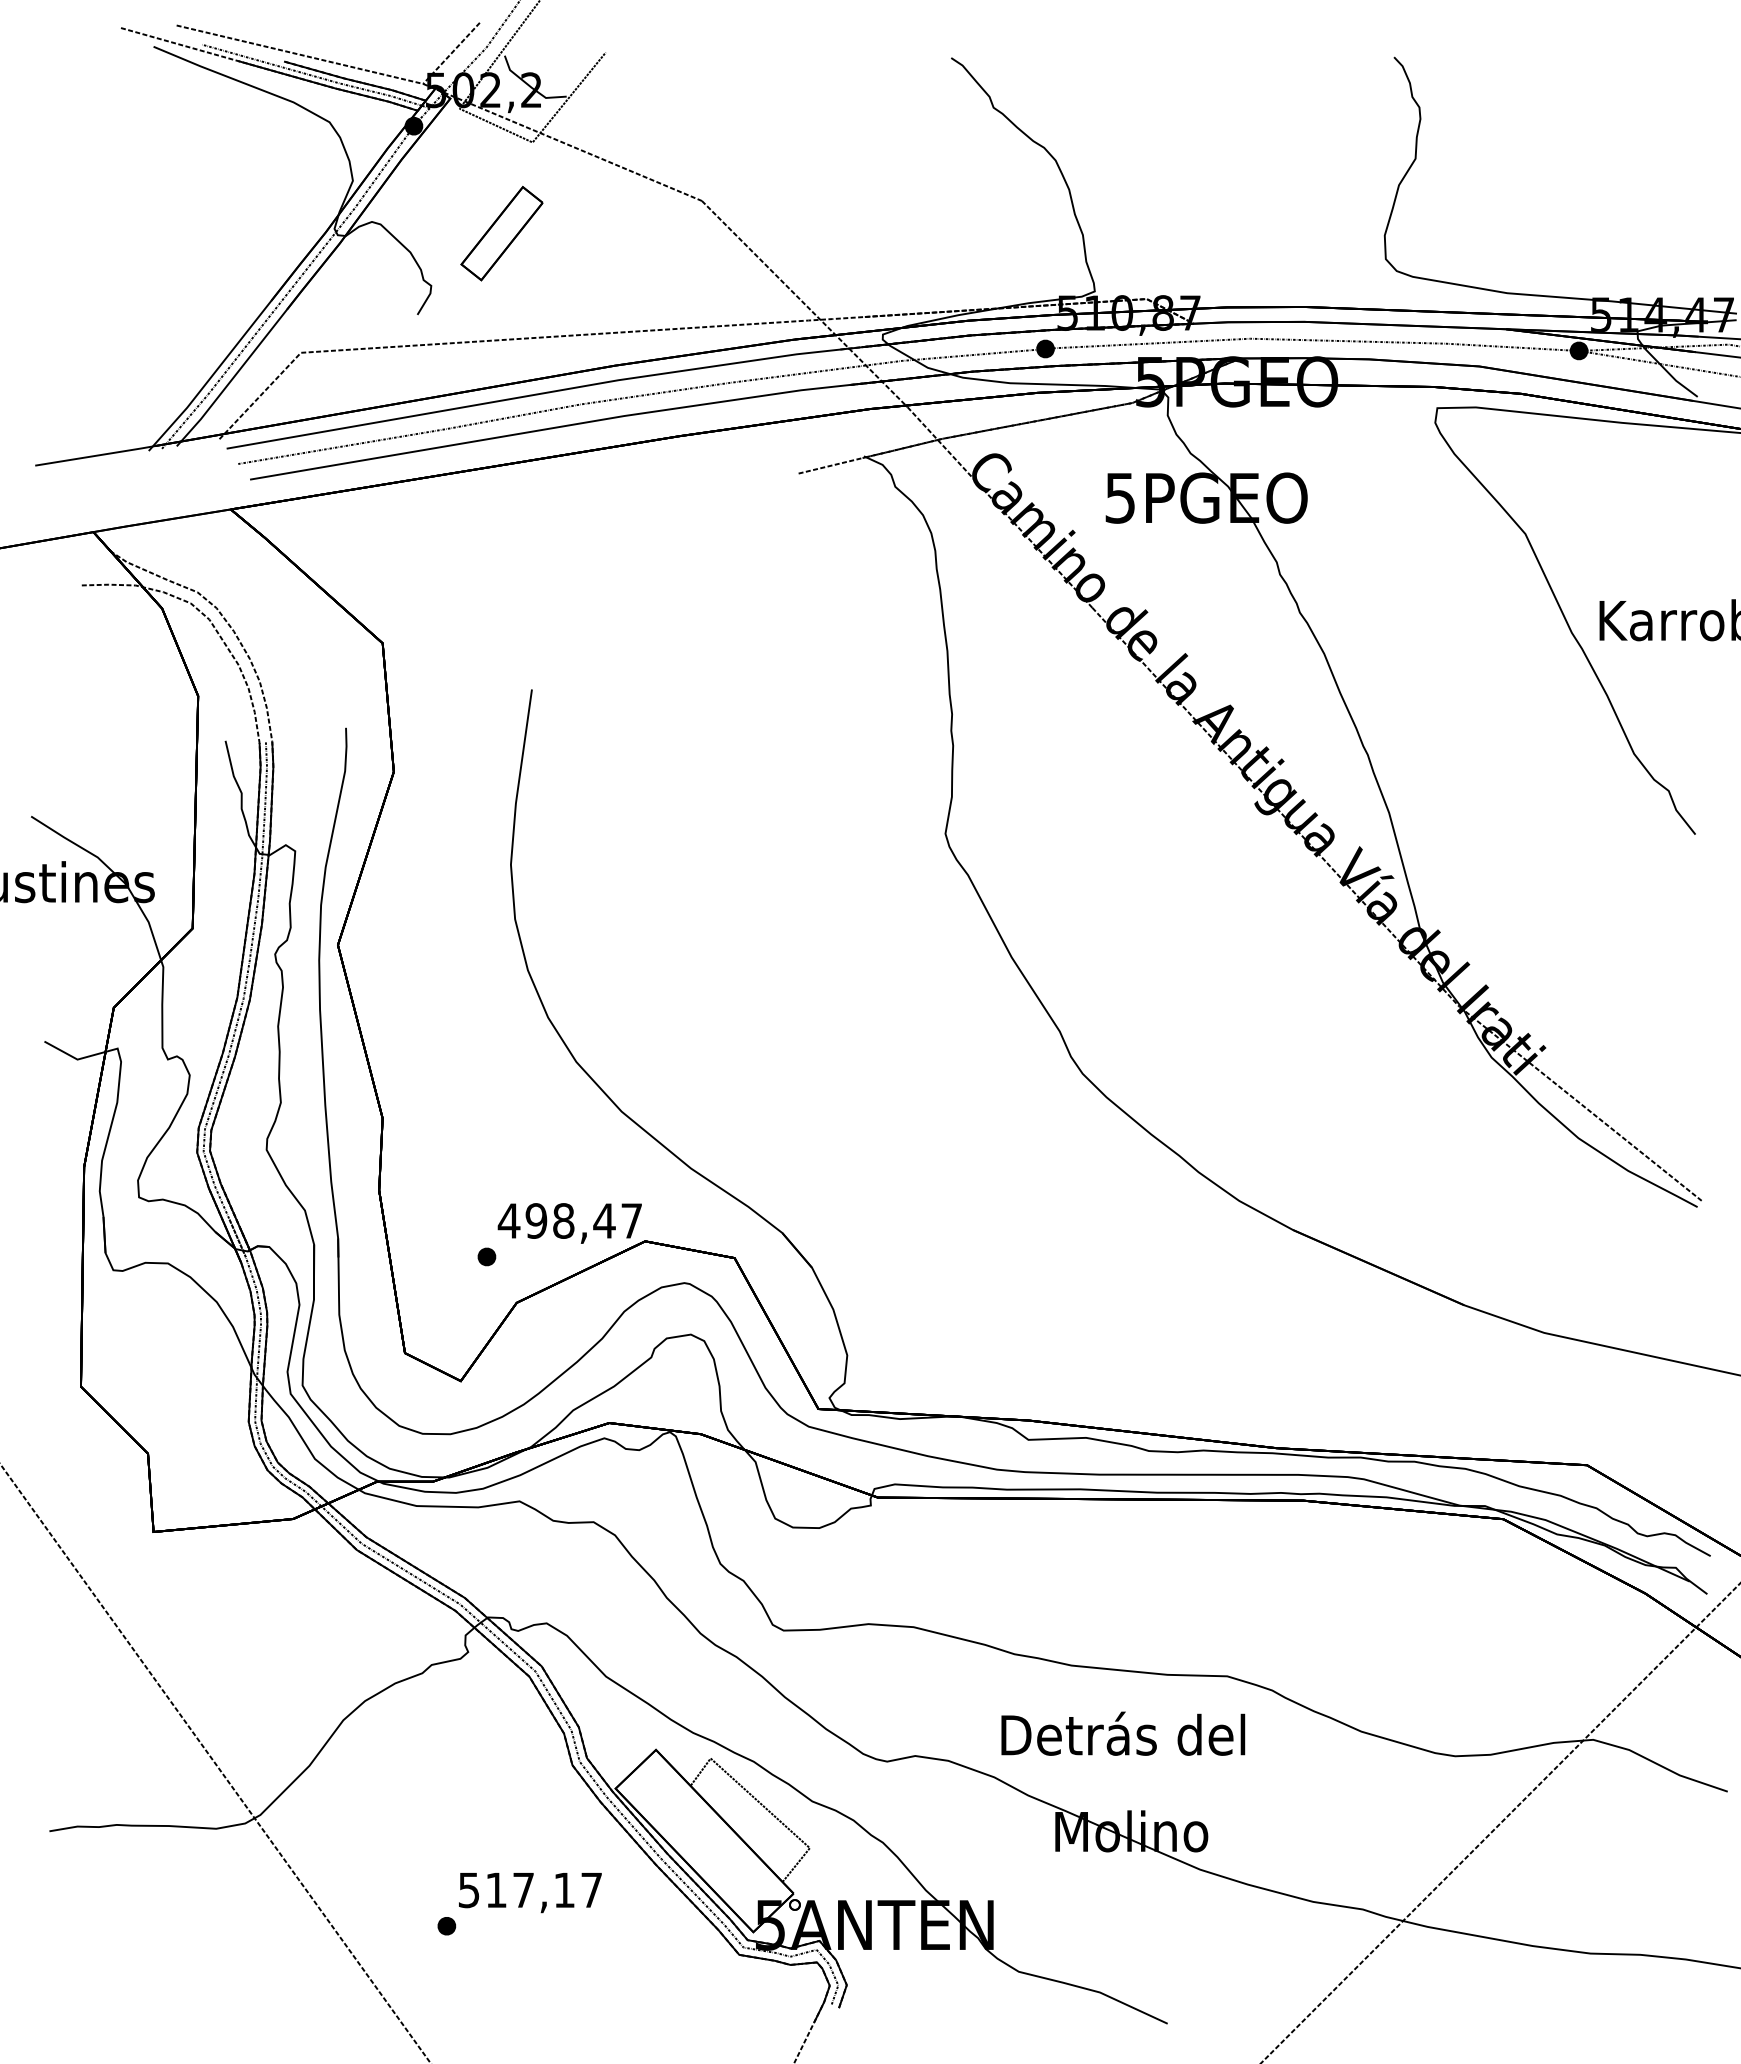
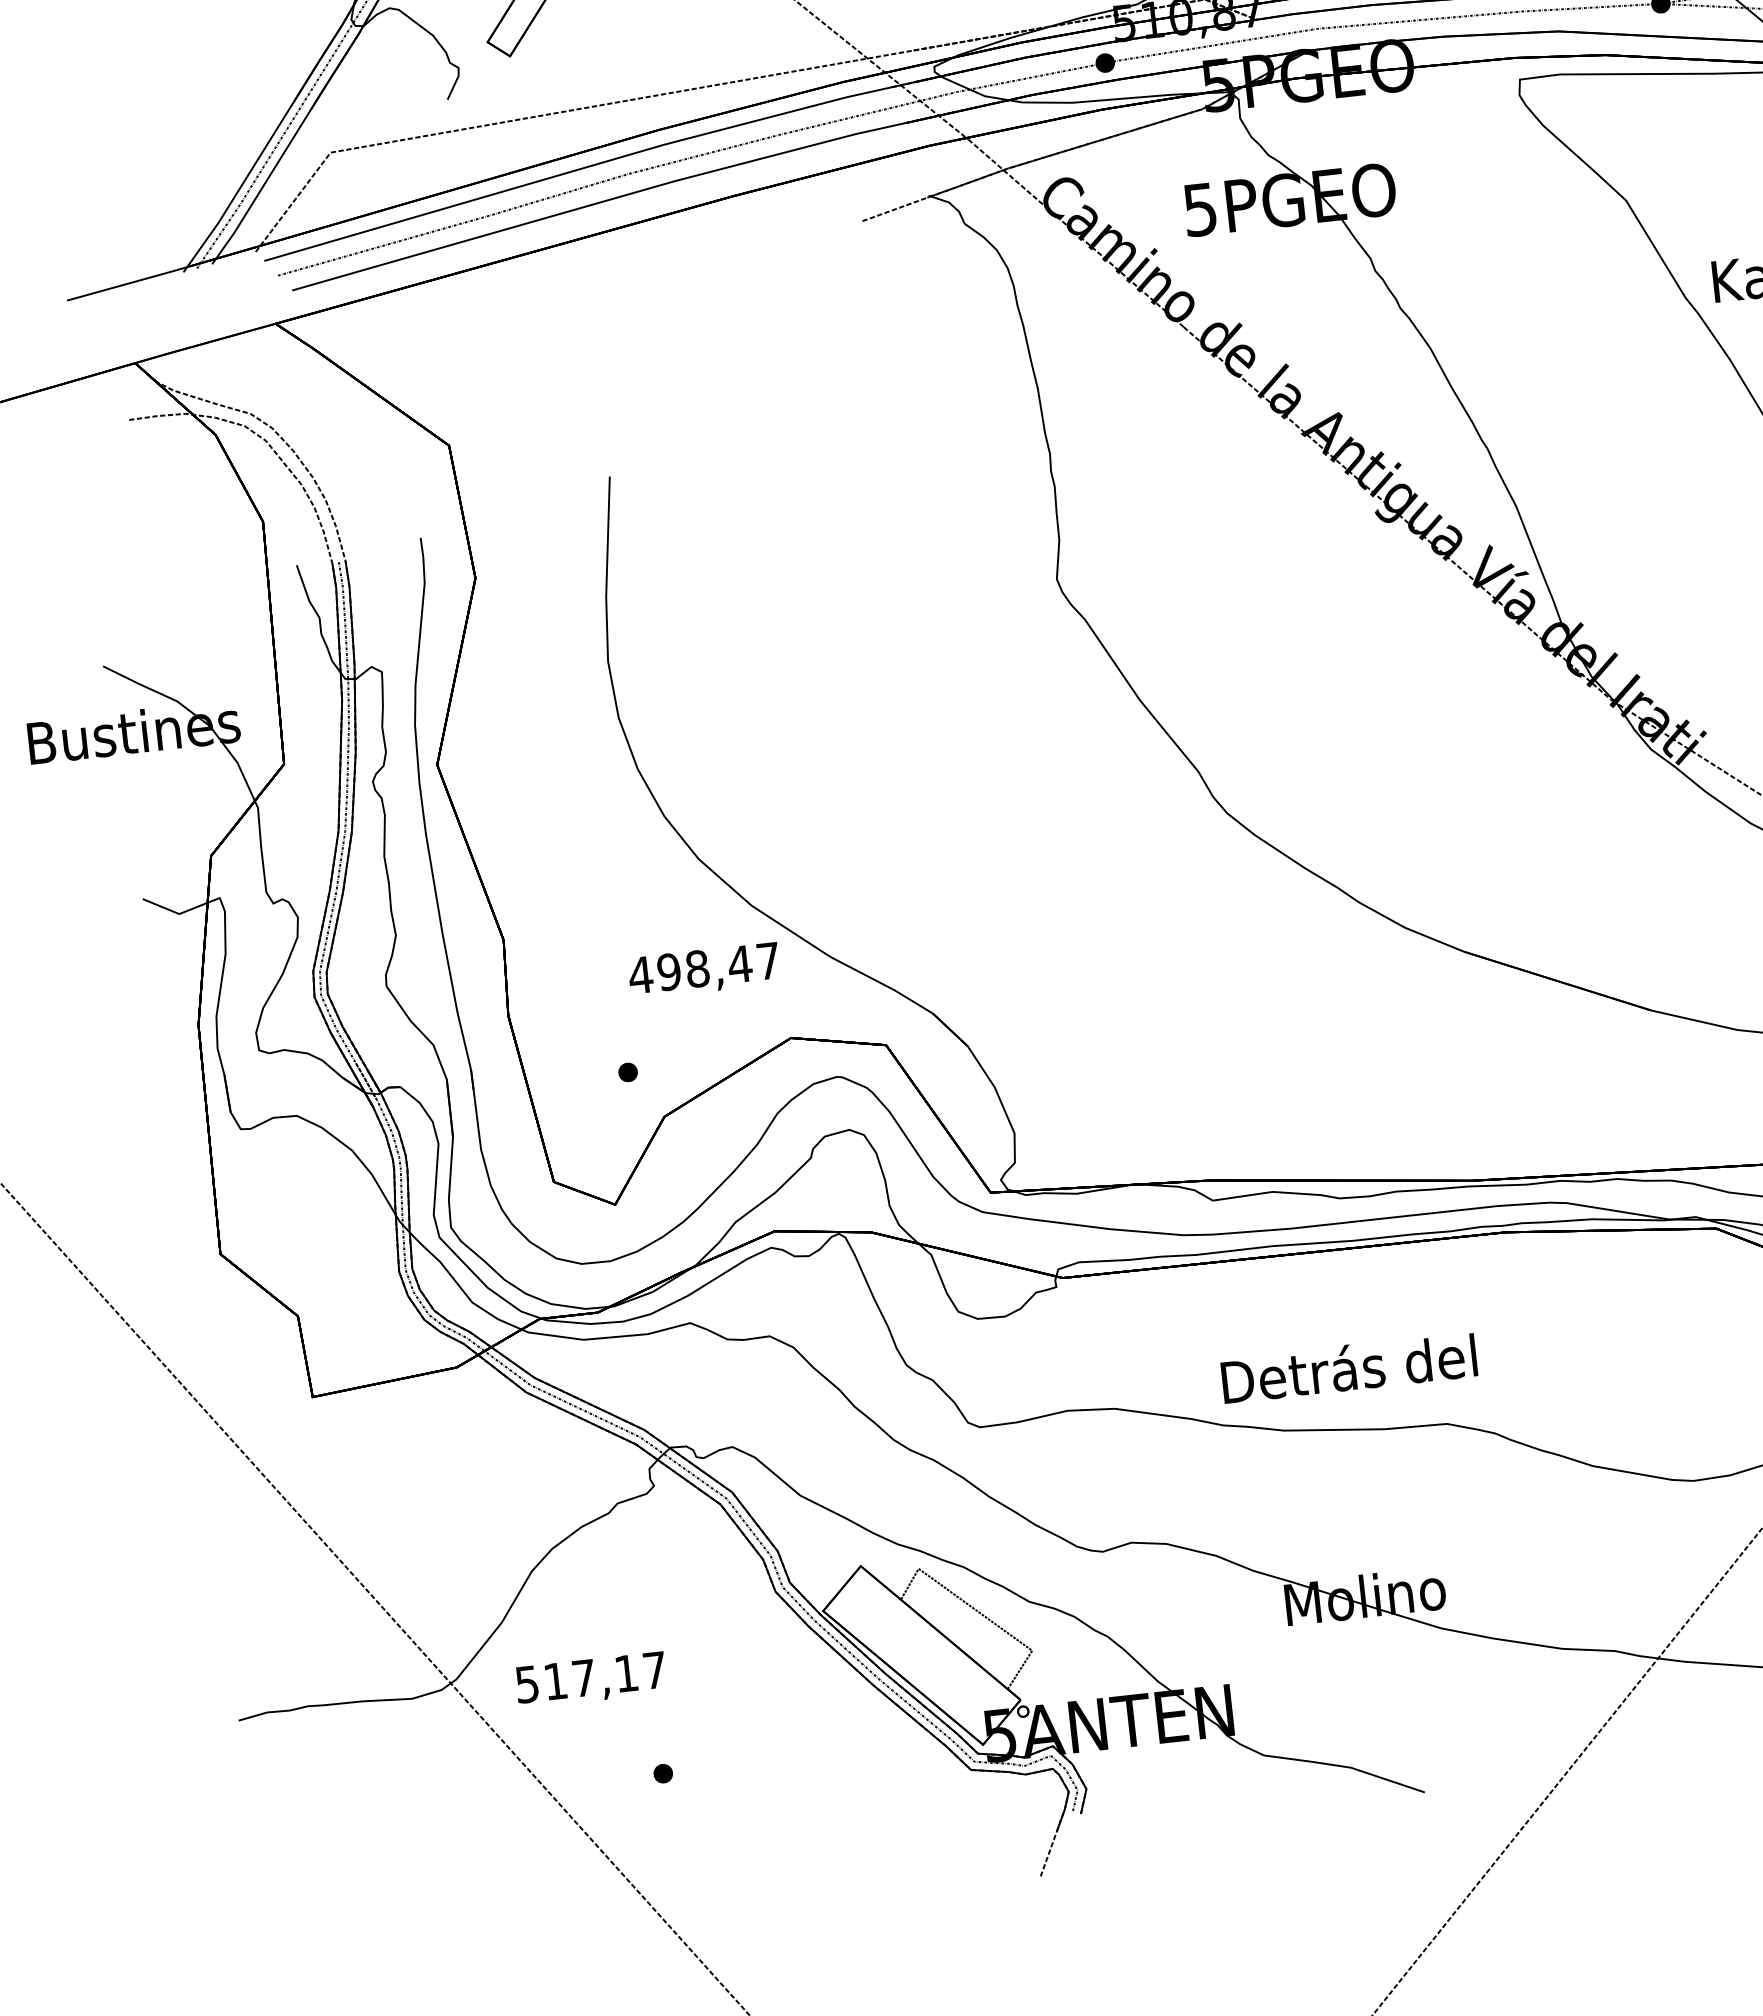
text: (569, 1223) -> (703, 970), moved
text: (1123, 1733) -> (1349, 1367), moved
text: (530, 1893) -> (591, 1680), moved

